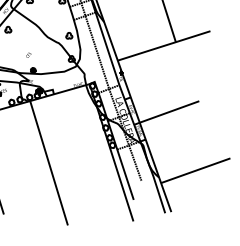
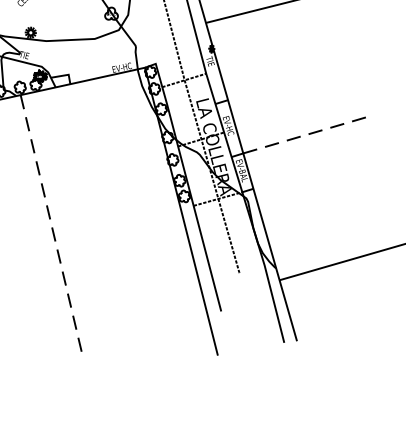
line: (169, 111) -> (305, 134), solid -> dashed
line: (49, 163) -> (52, 225), solid -> dashed

